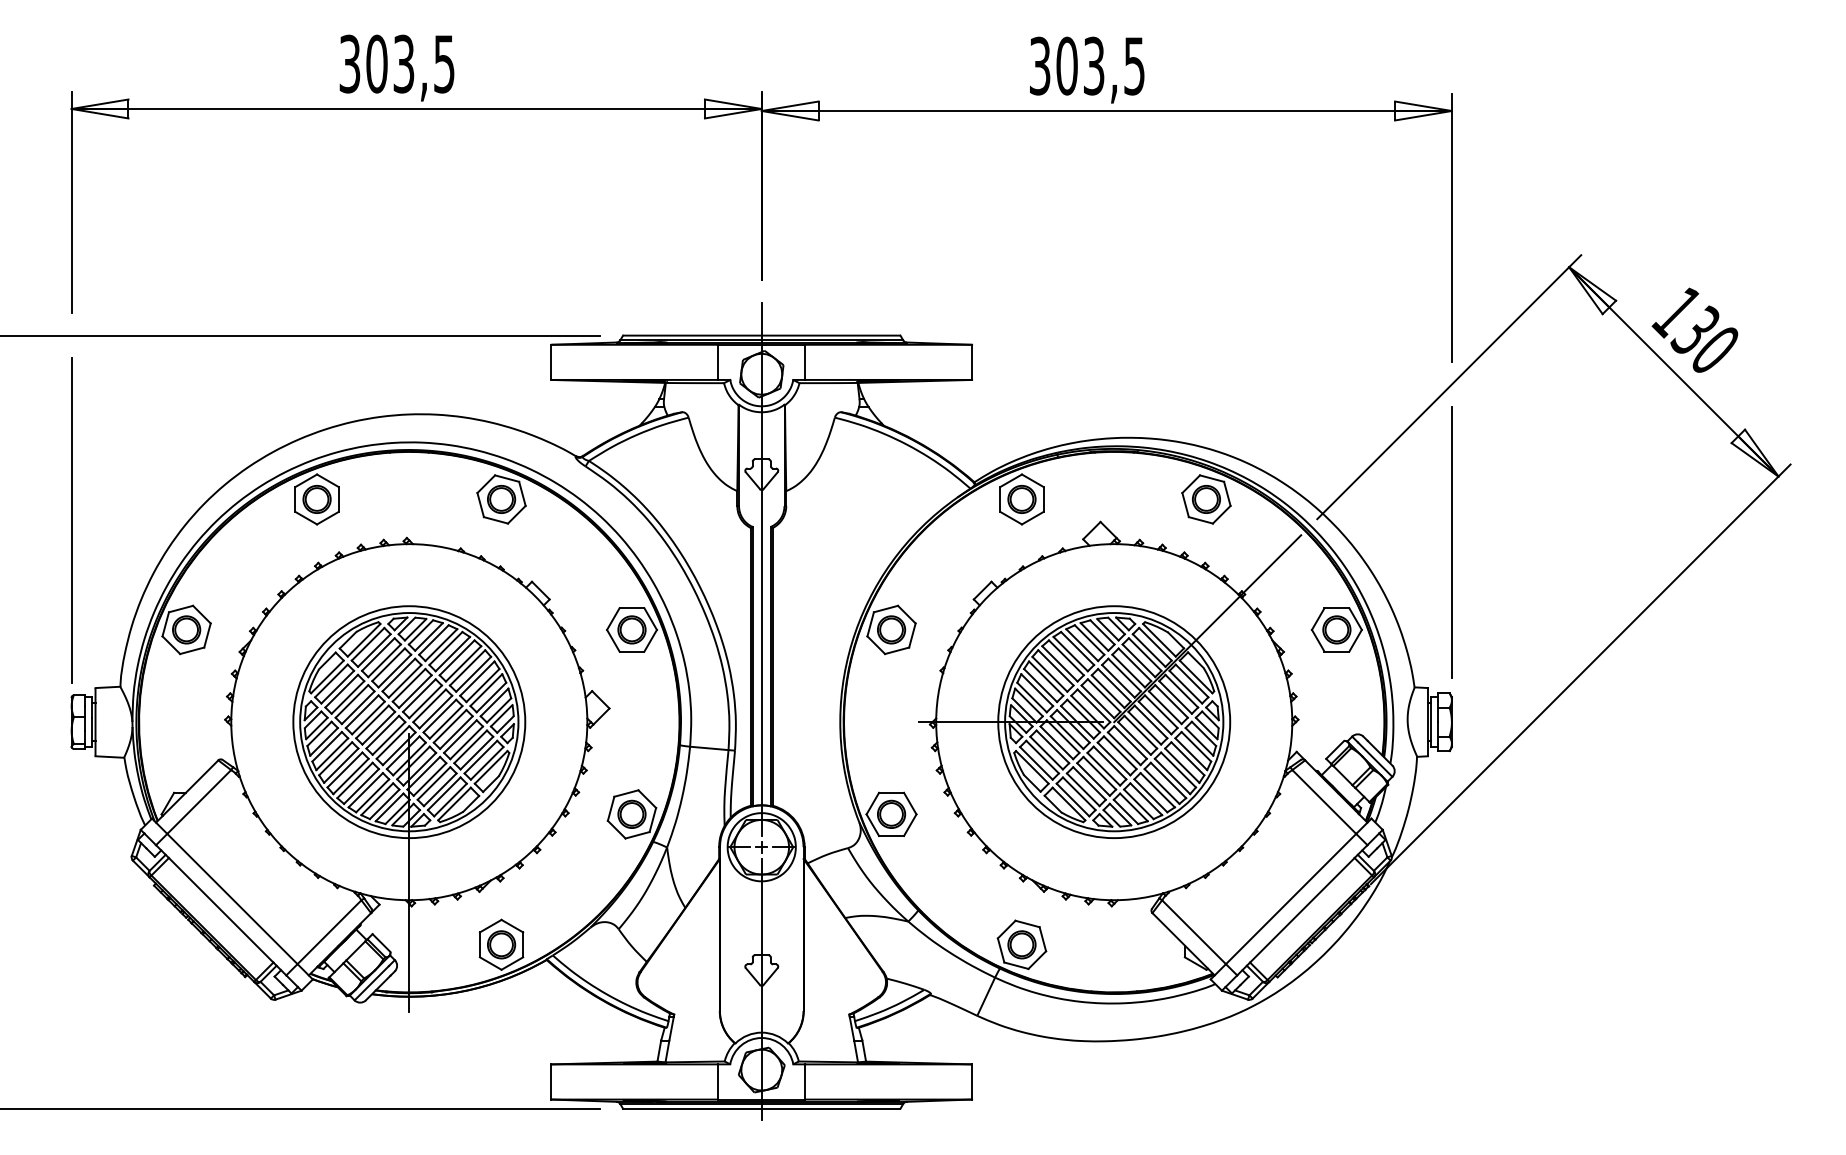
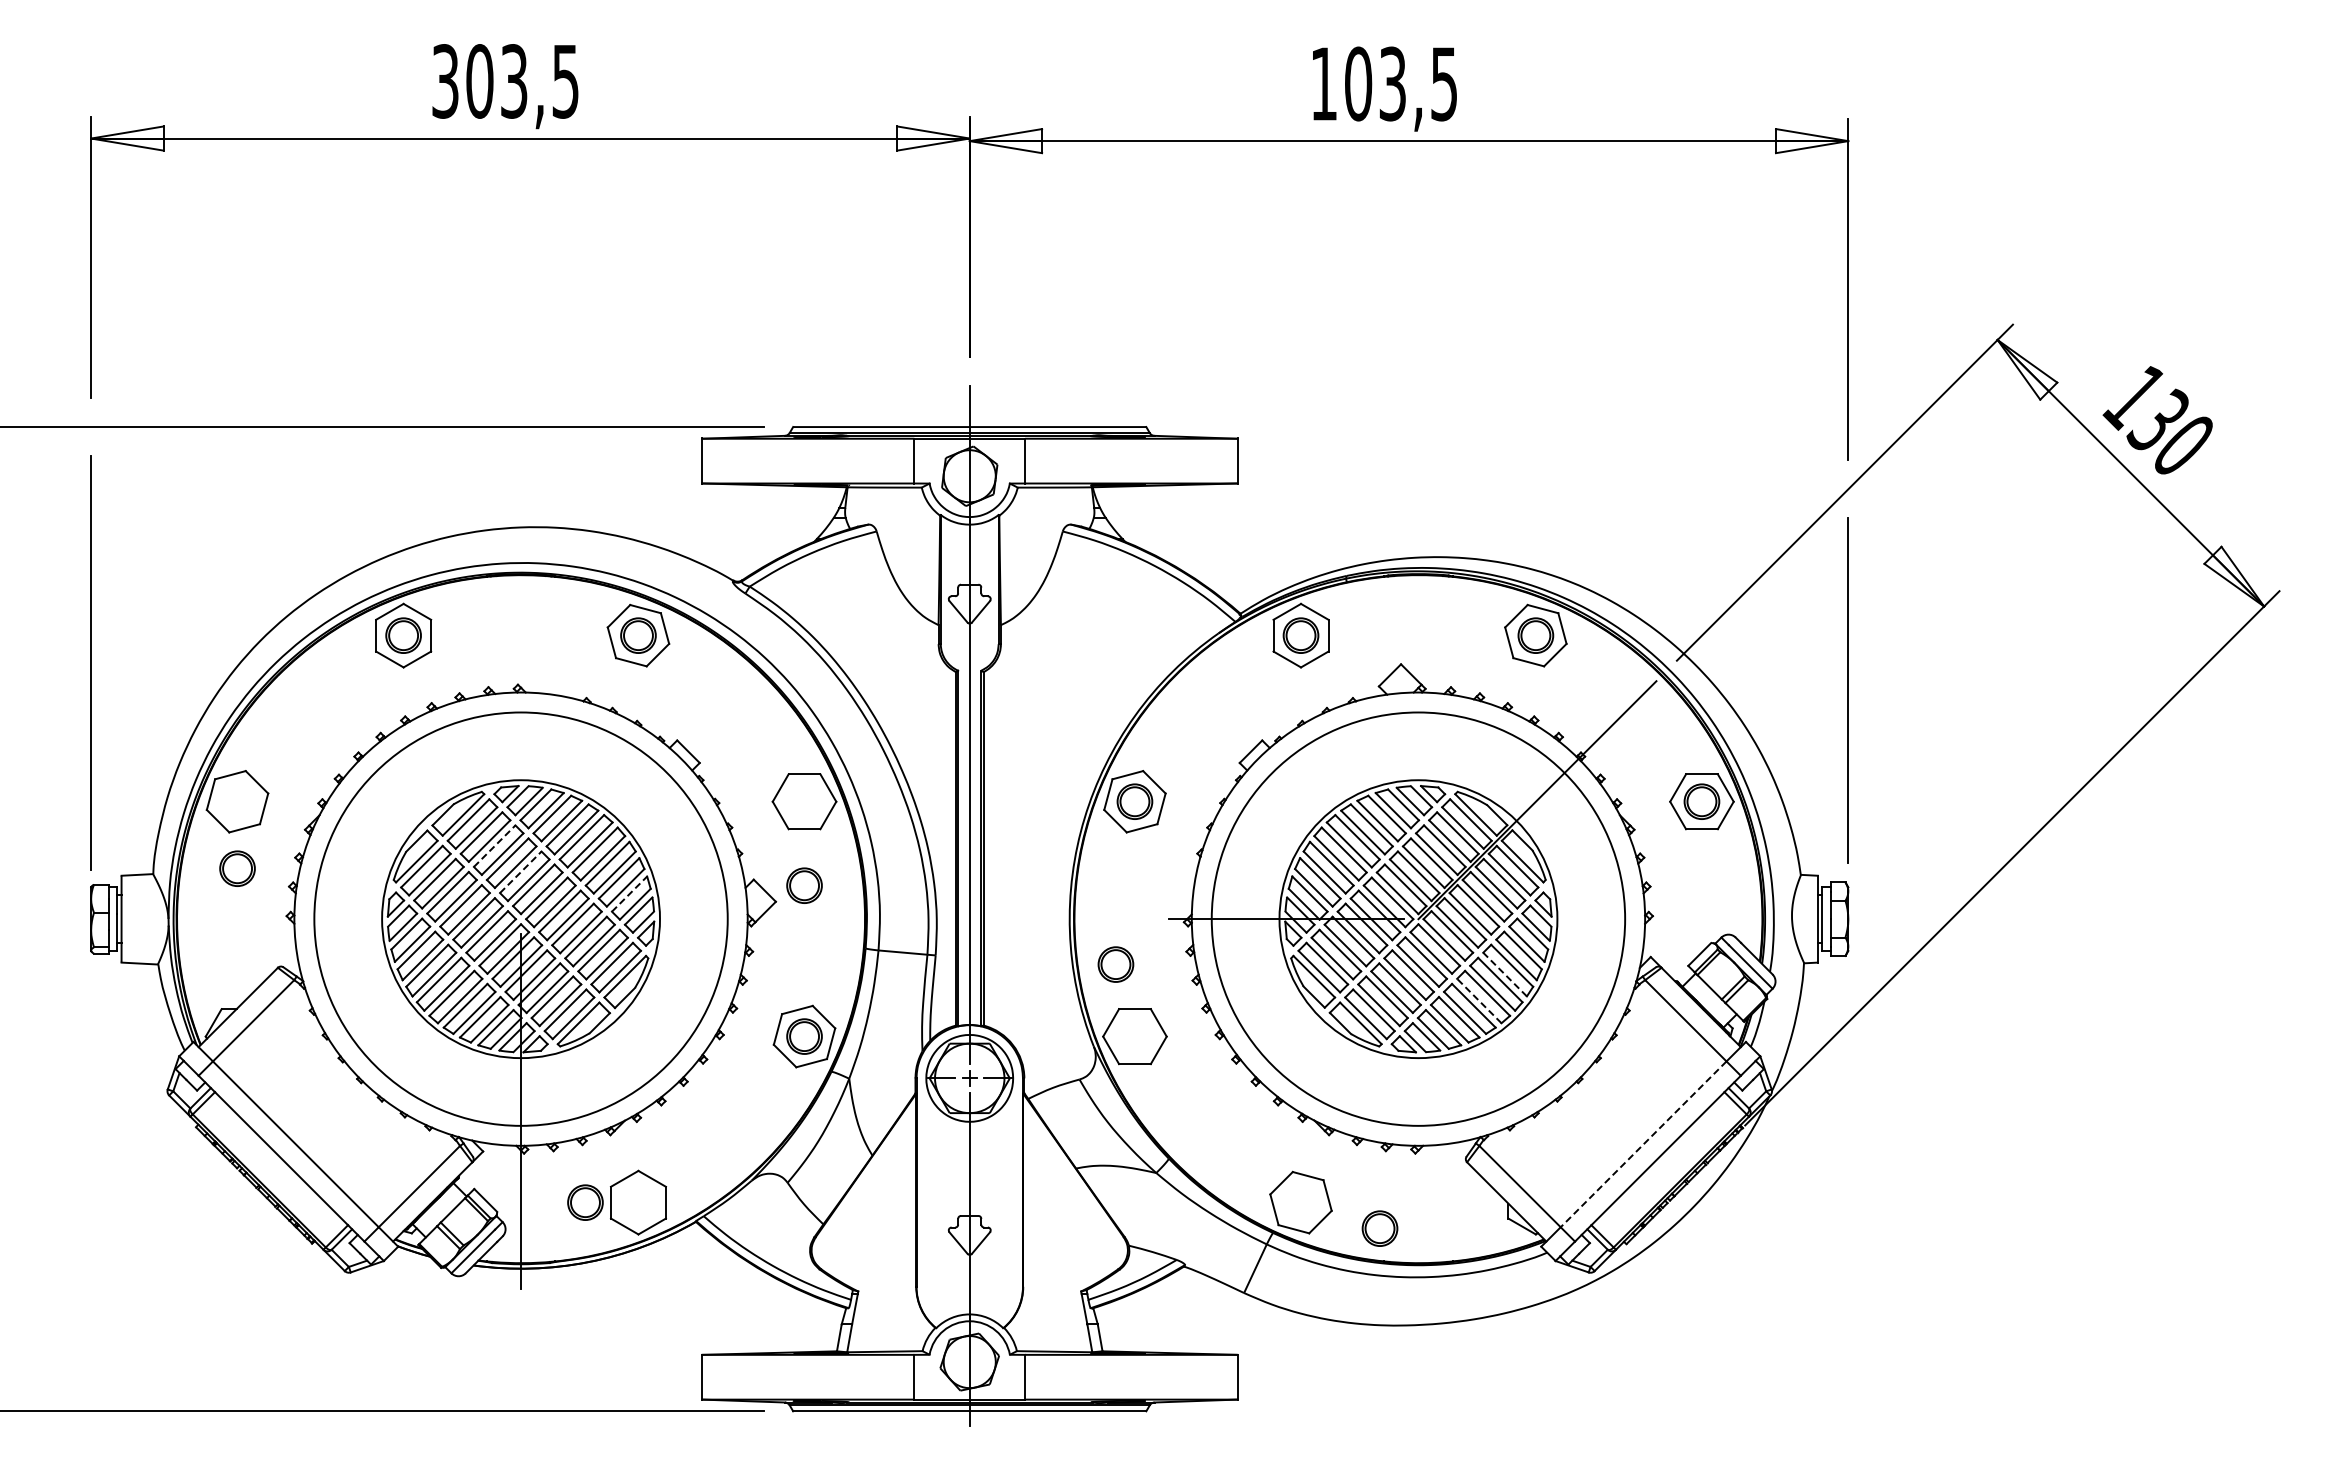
text: (1039, 65) -> (1323, 83), 303,5 -> 103,5
part: (186, 629) -> (237, 868), moved
part: (631, 629) -> (804, 885), moved
line: (389, 664) -> (495, 845), solid -> dashed
line: (409, 684) -> (521, 871), solid -> dashed
line: (494, 702) -> (629, 894), solid -> dashed
circle: (408, 721) -> (520, 918), size x1.4
circle: (1114, 721) -> (1418, 918), size x1.4
line: (1182, 765) -> (1505, 974), solid -> dashed
line: (1161, 786) -> (1478, 1000), solid -> dashed
part: (891, 814) -> (1115, 964), moved
line: (1291, 899) -> (1643, 1144), solid -> dashed
part: (501, 944) -> (585, 1202), moved
part: (1021, 944) -> (1379, 1228), moved

